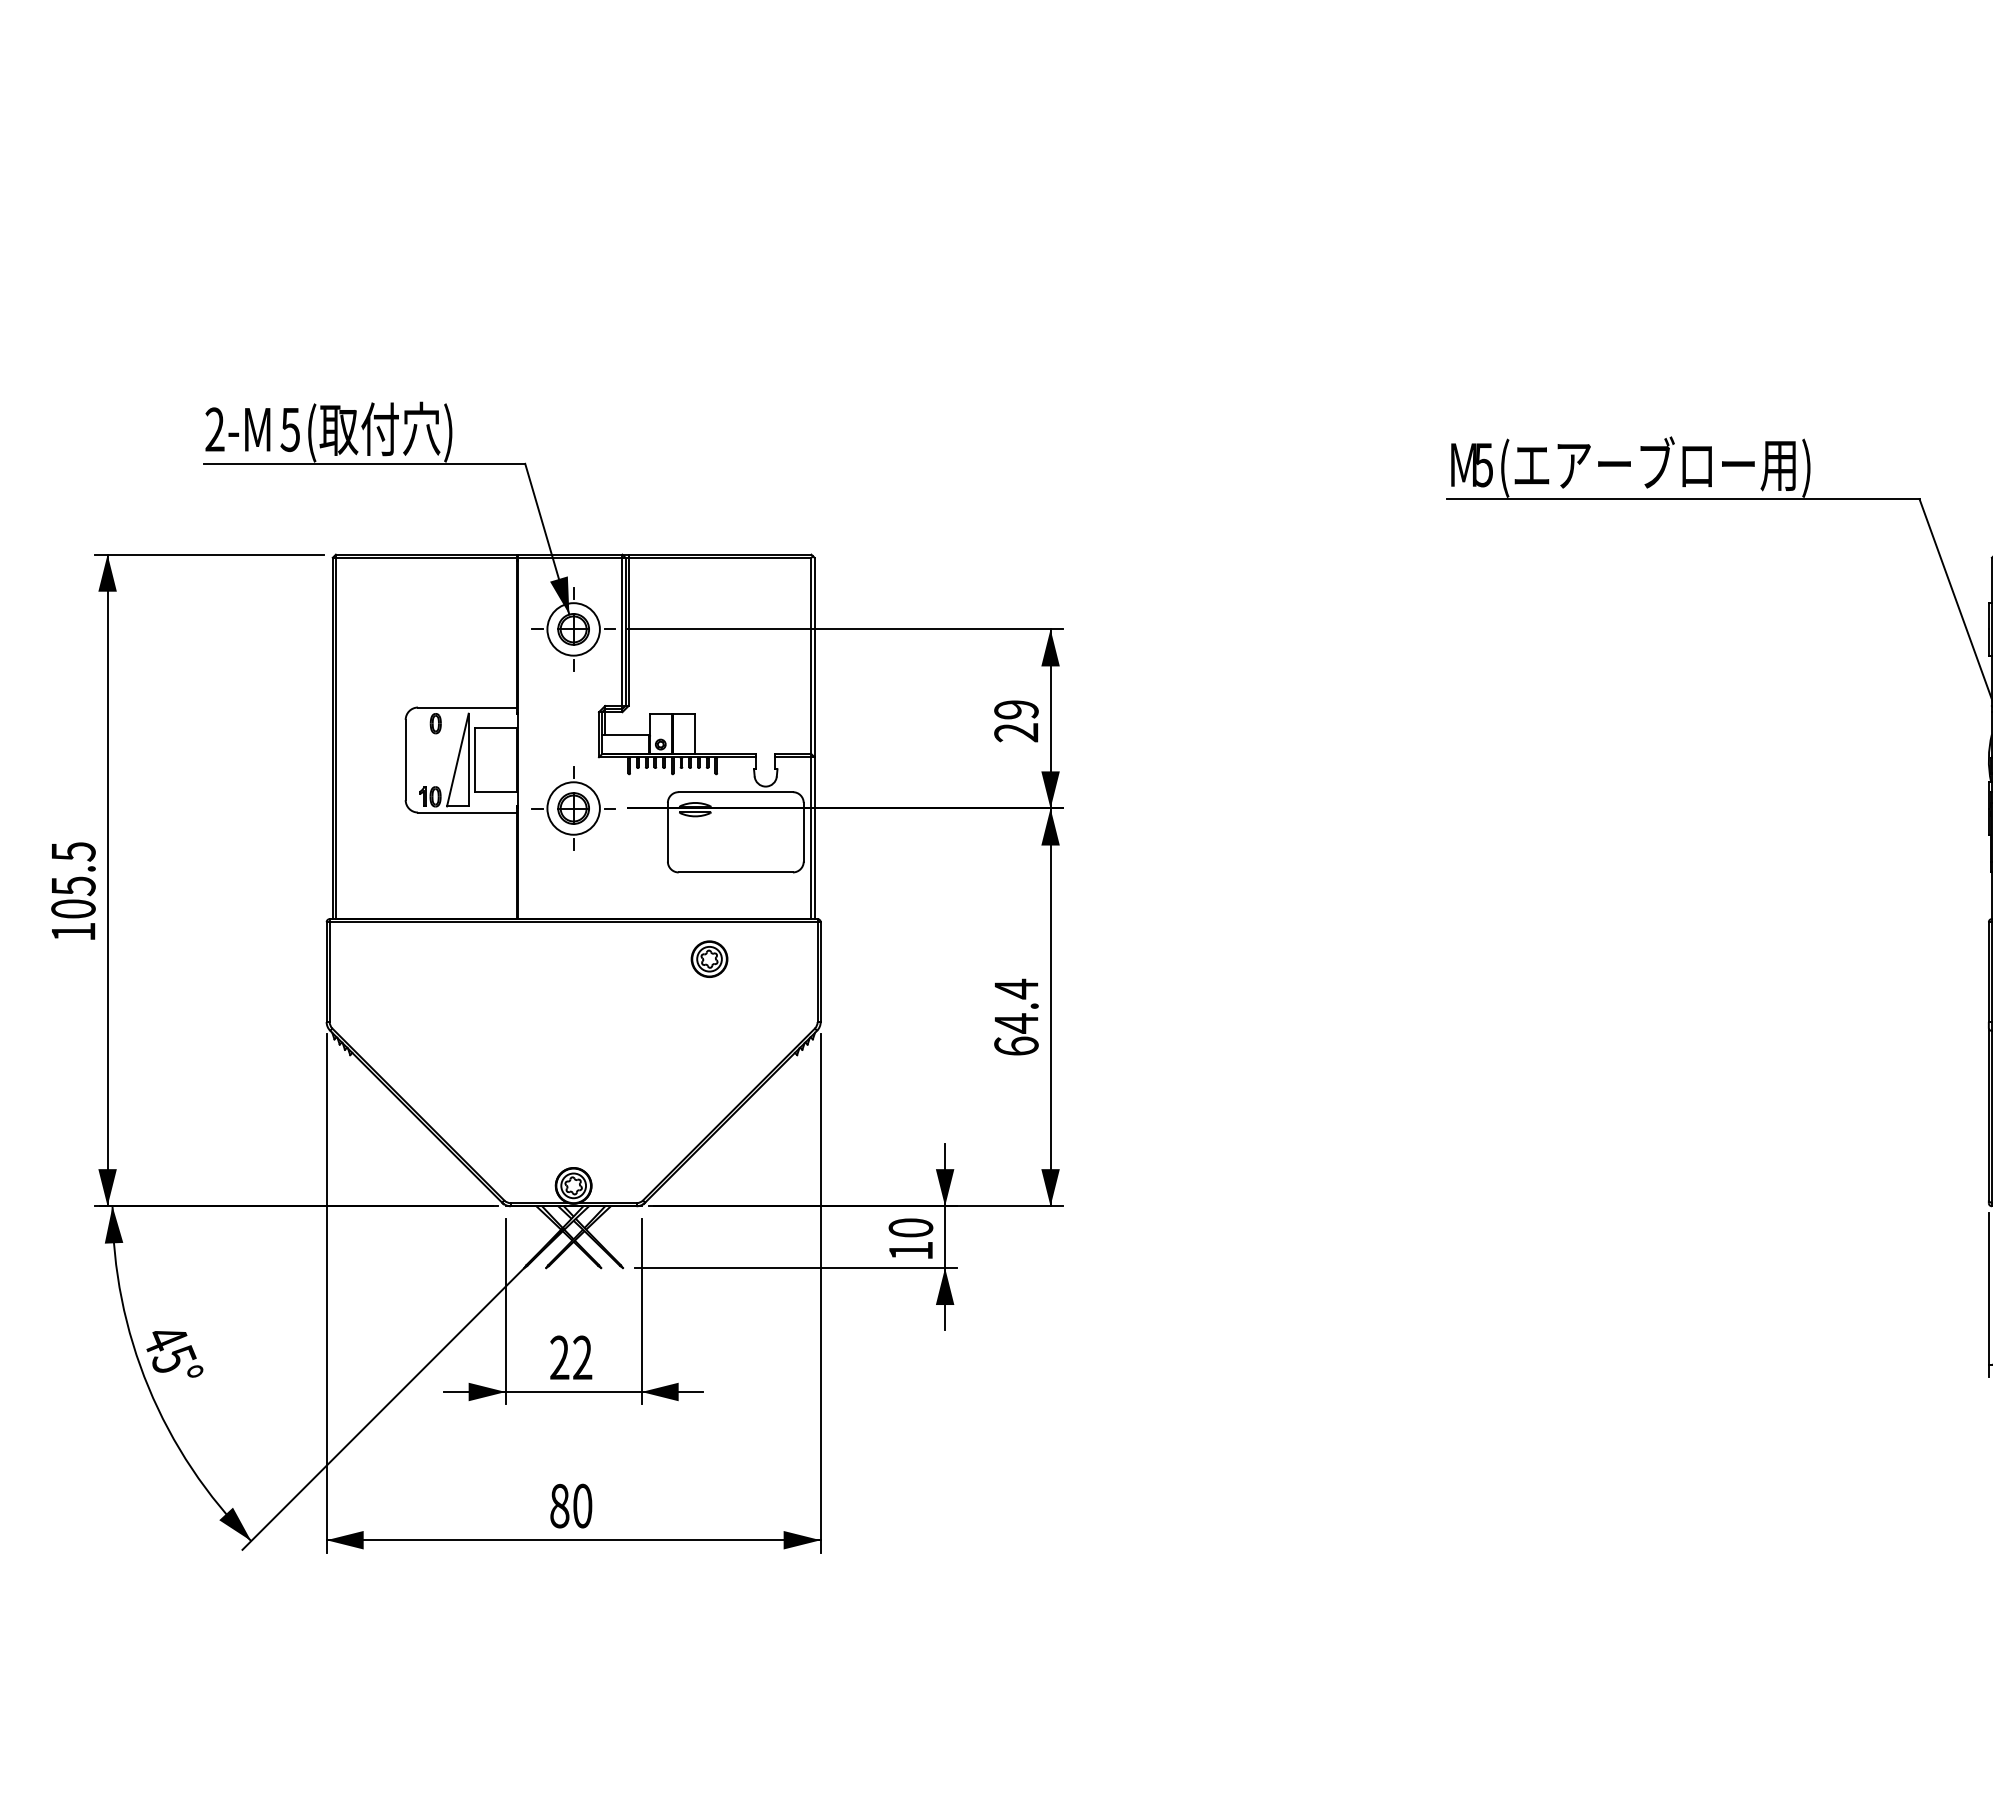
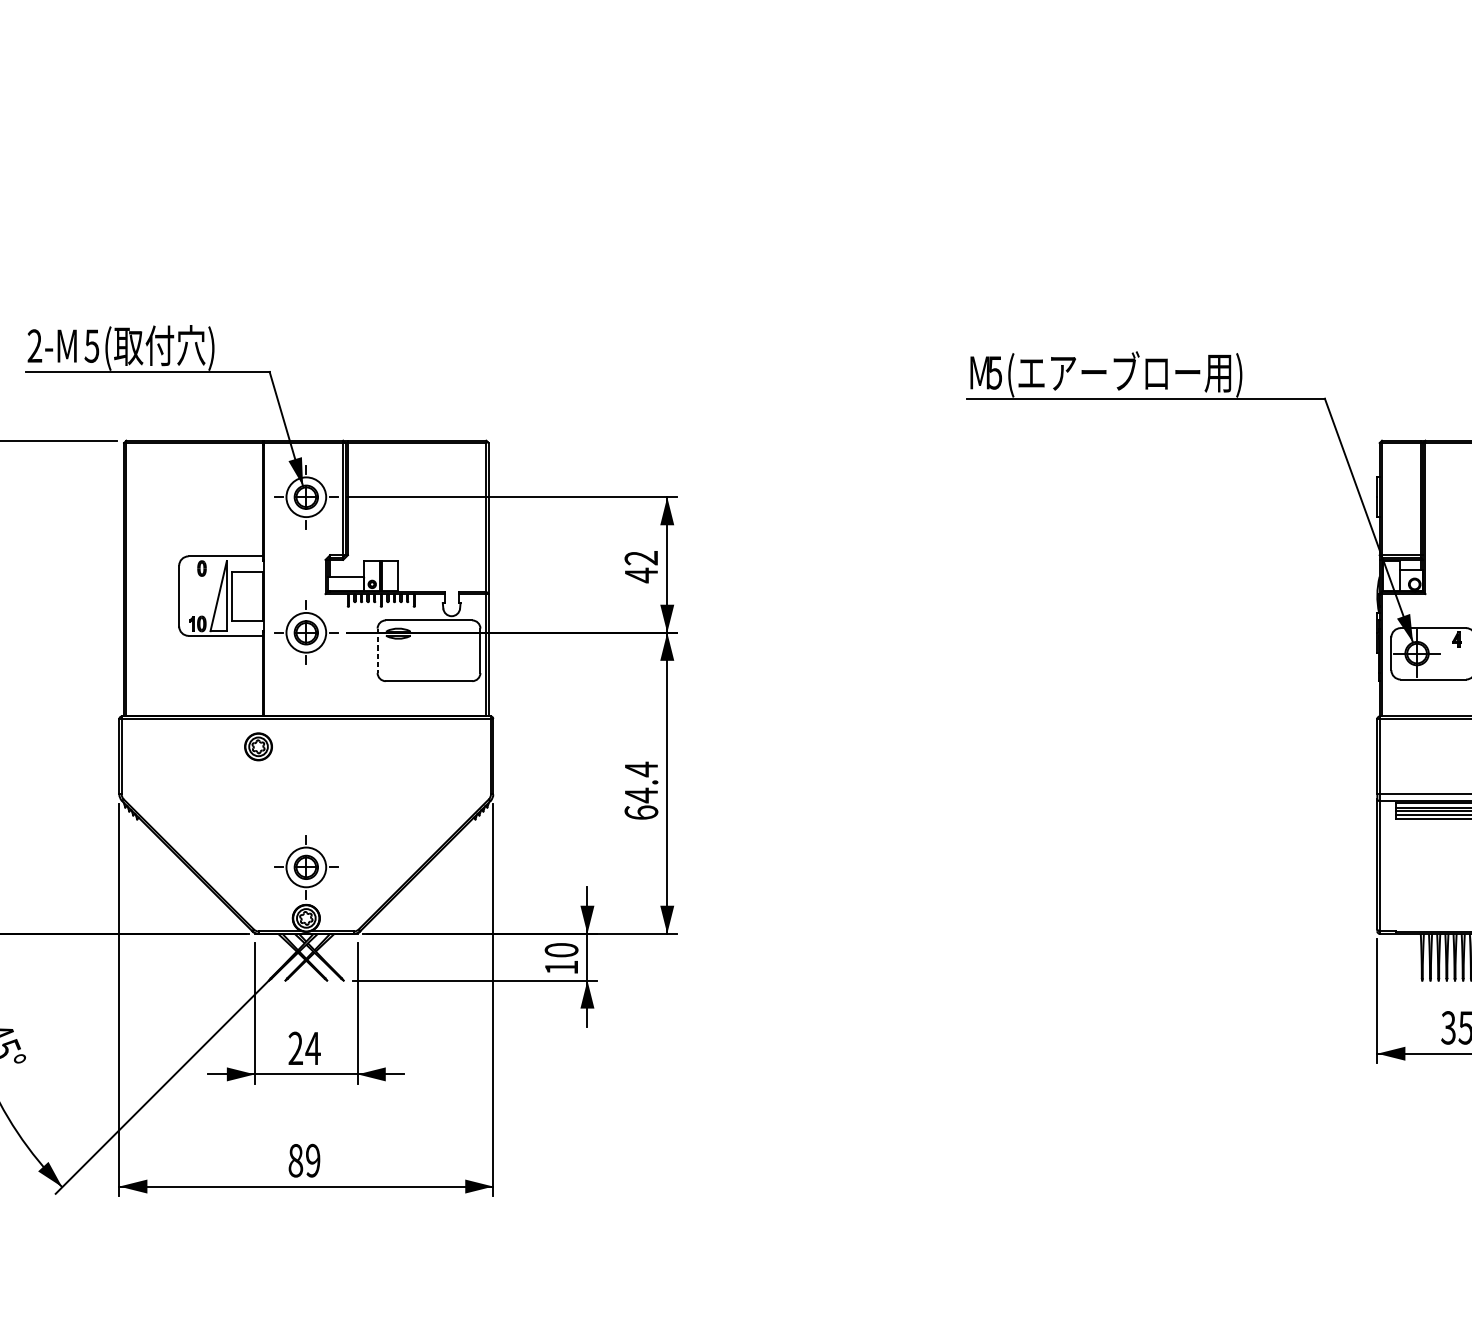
text: (1016, 721) -> (641, 566), 29 -> 42
line: (667, 832) -> (377, 650), solid -> dashed
part: (709, 958) -> (258, 746), moved
part: (573, 1118) -> (306, 867), added
text: (582, 1357) -> (313, 1048), 22 -> 24
text: (582, 1505) -> (313, 1160), 80 -> 89

